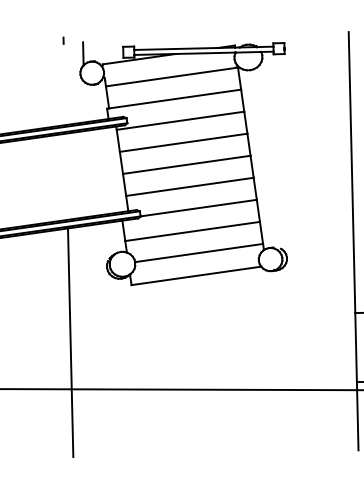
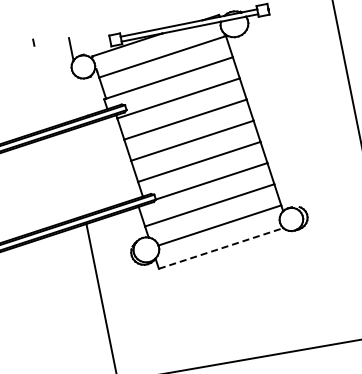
line: (63, 40) -> (33, 42), moved
line: (196, 275) -> (221, 248), solid -> dashed

